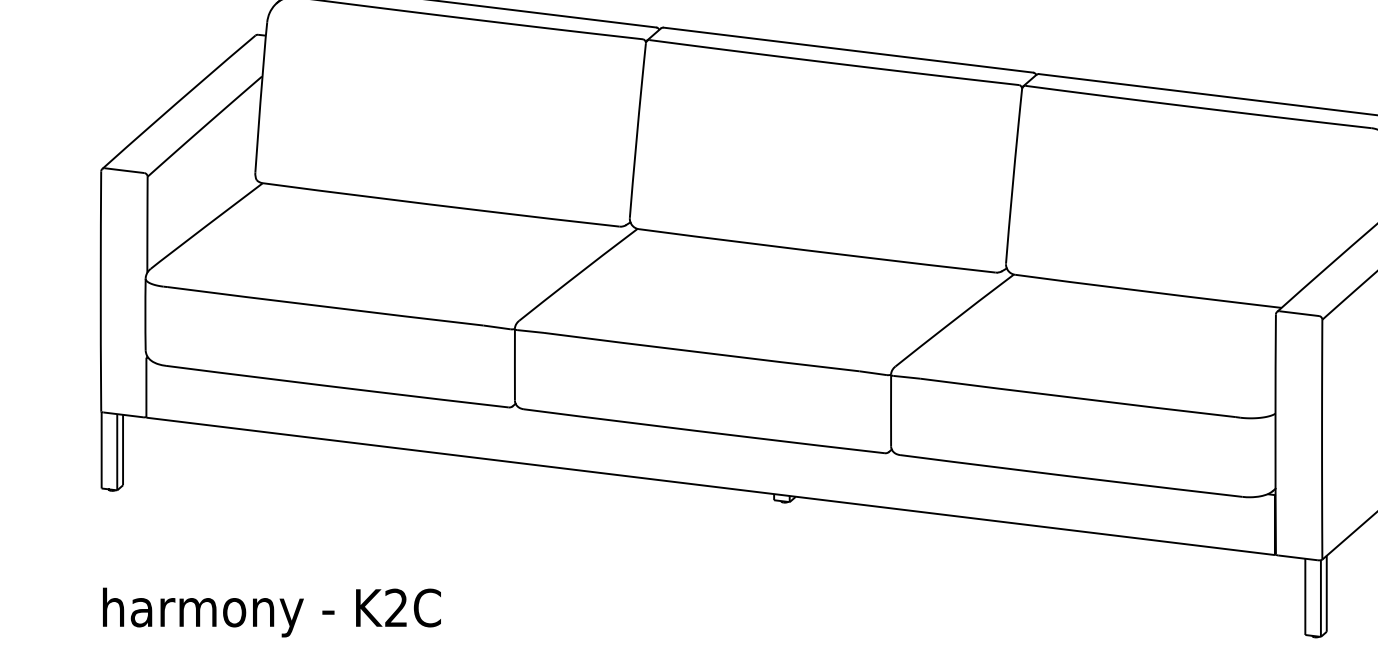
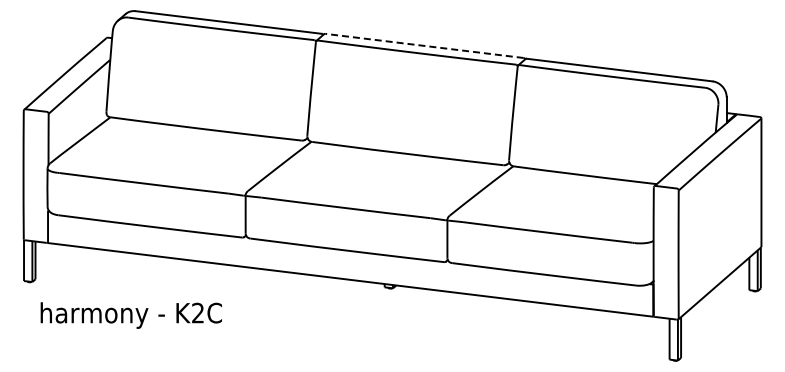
line: (848, 49) -> (424, 45), solid -> dashed
text: (270, 612) -> (130, 315), moved

